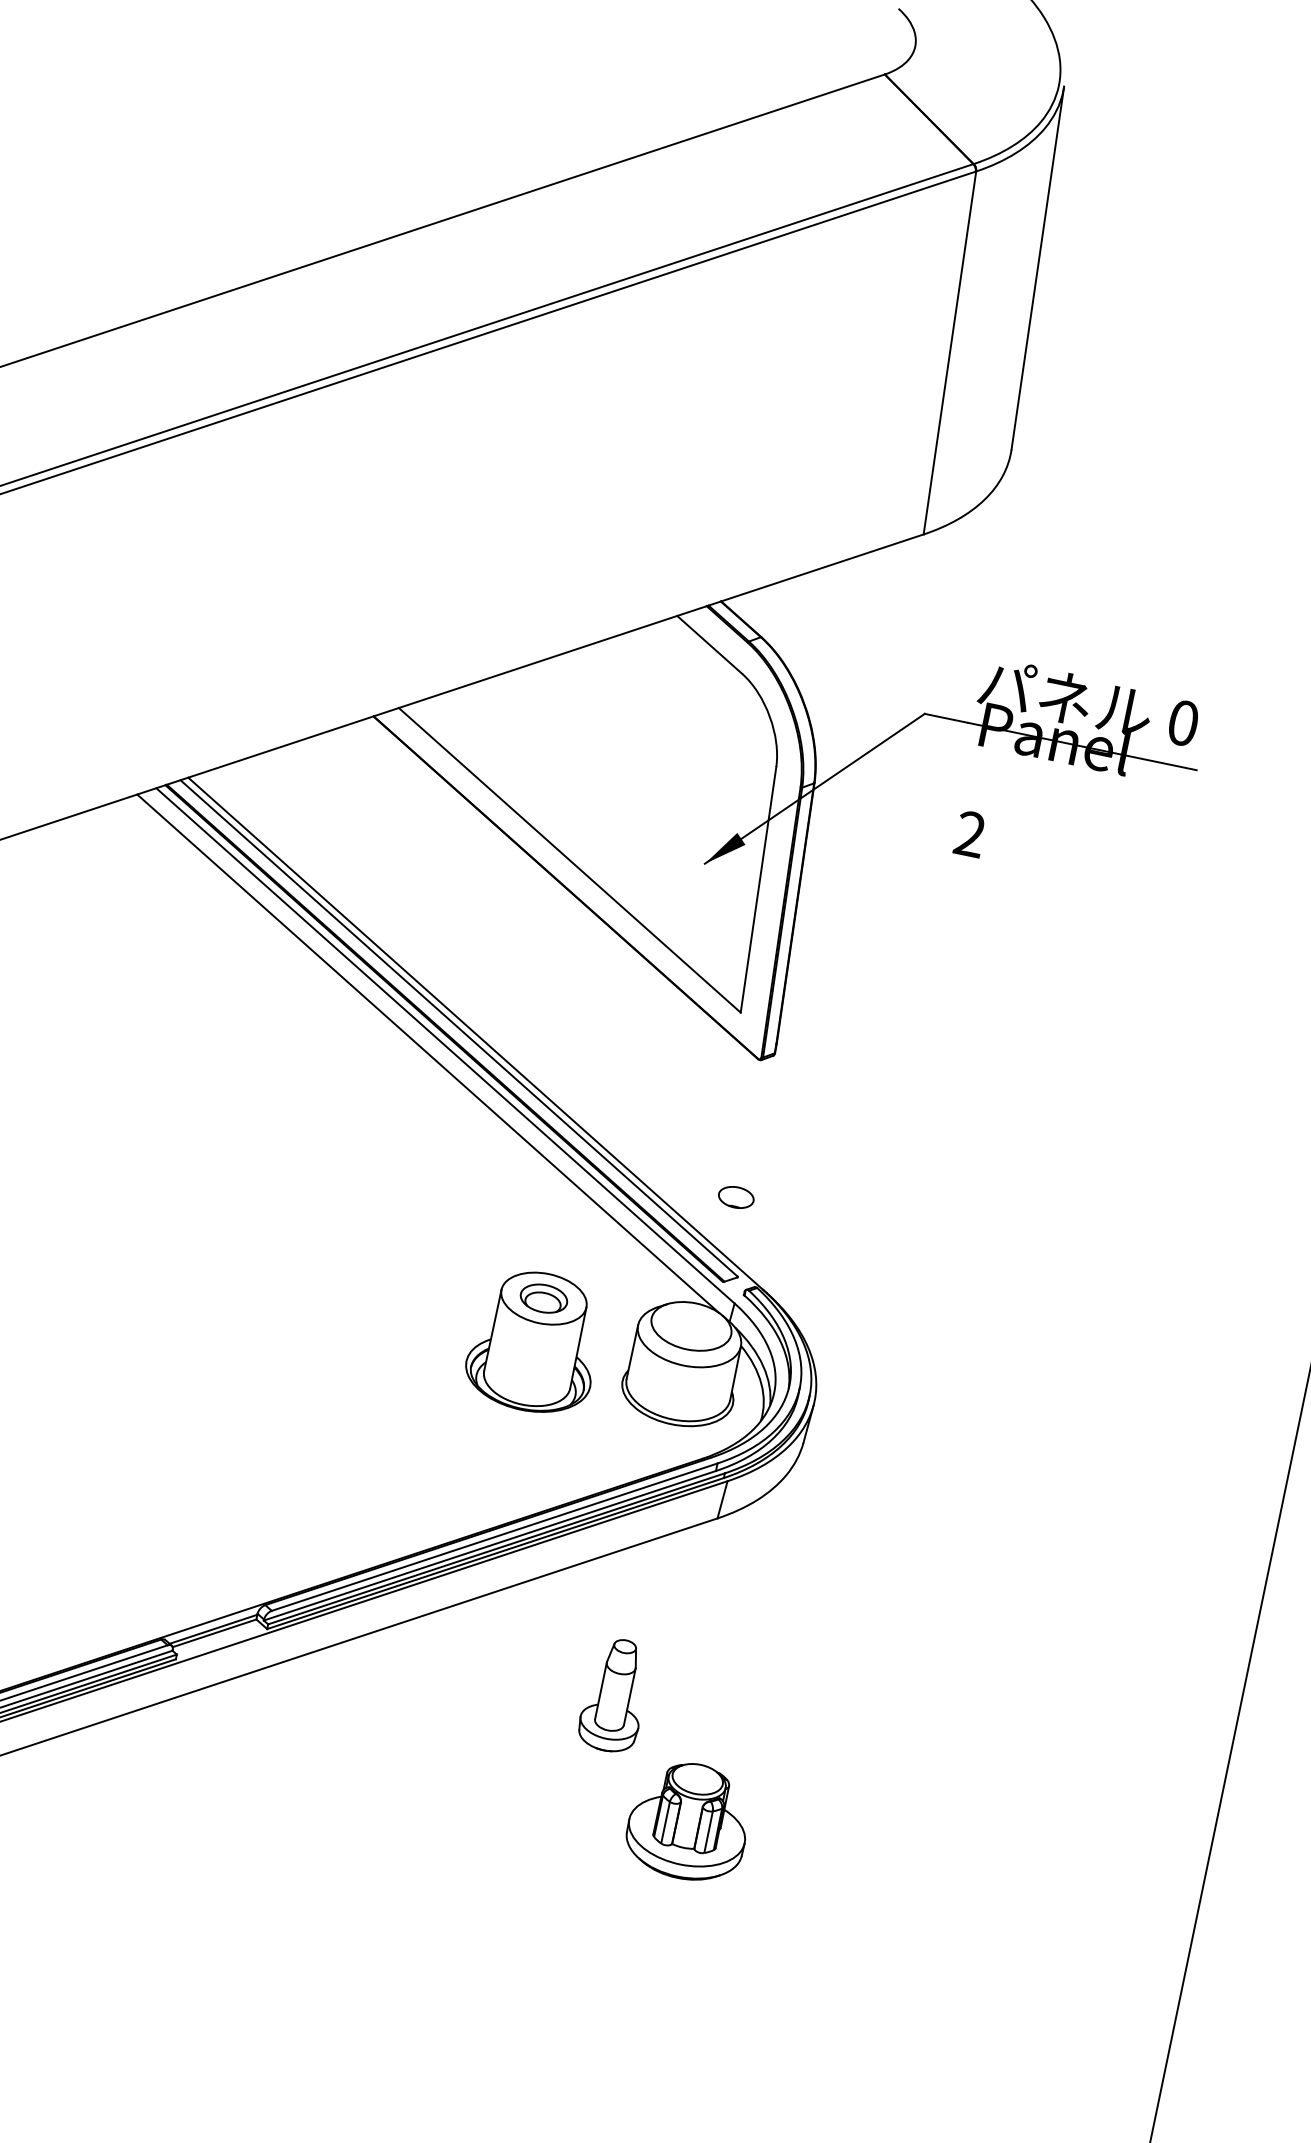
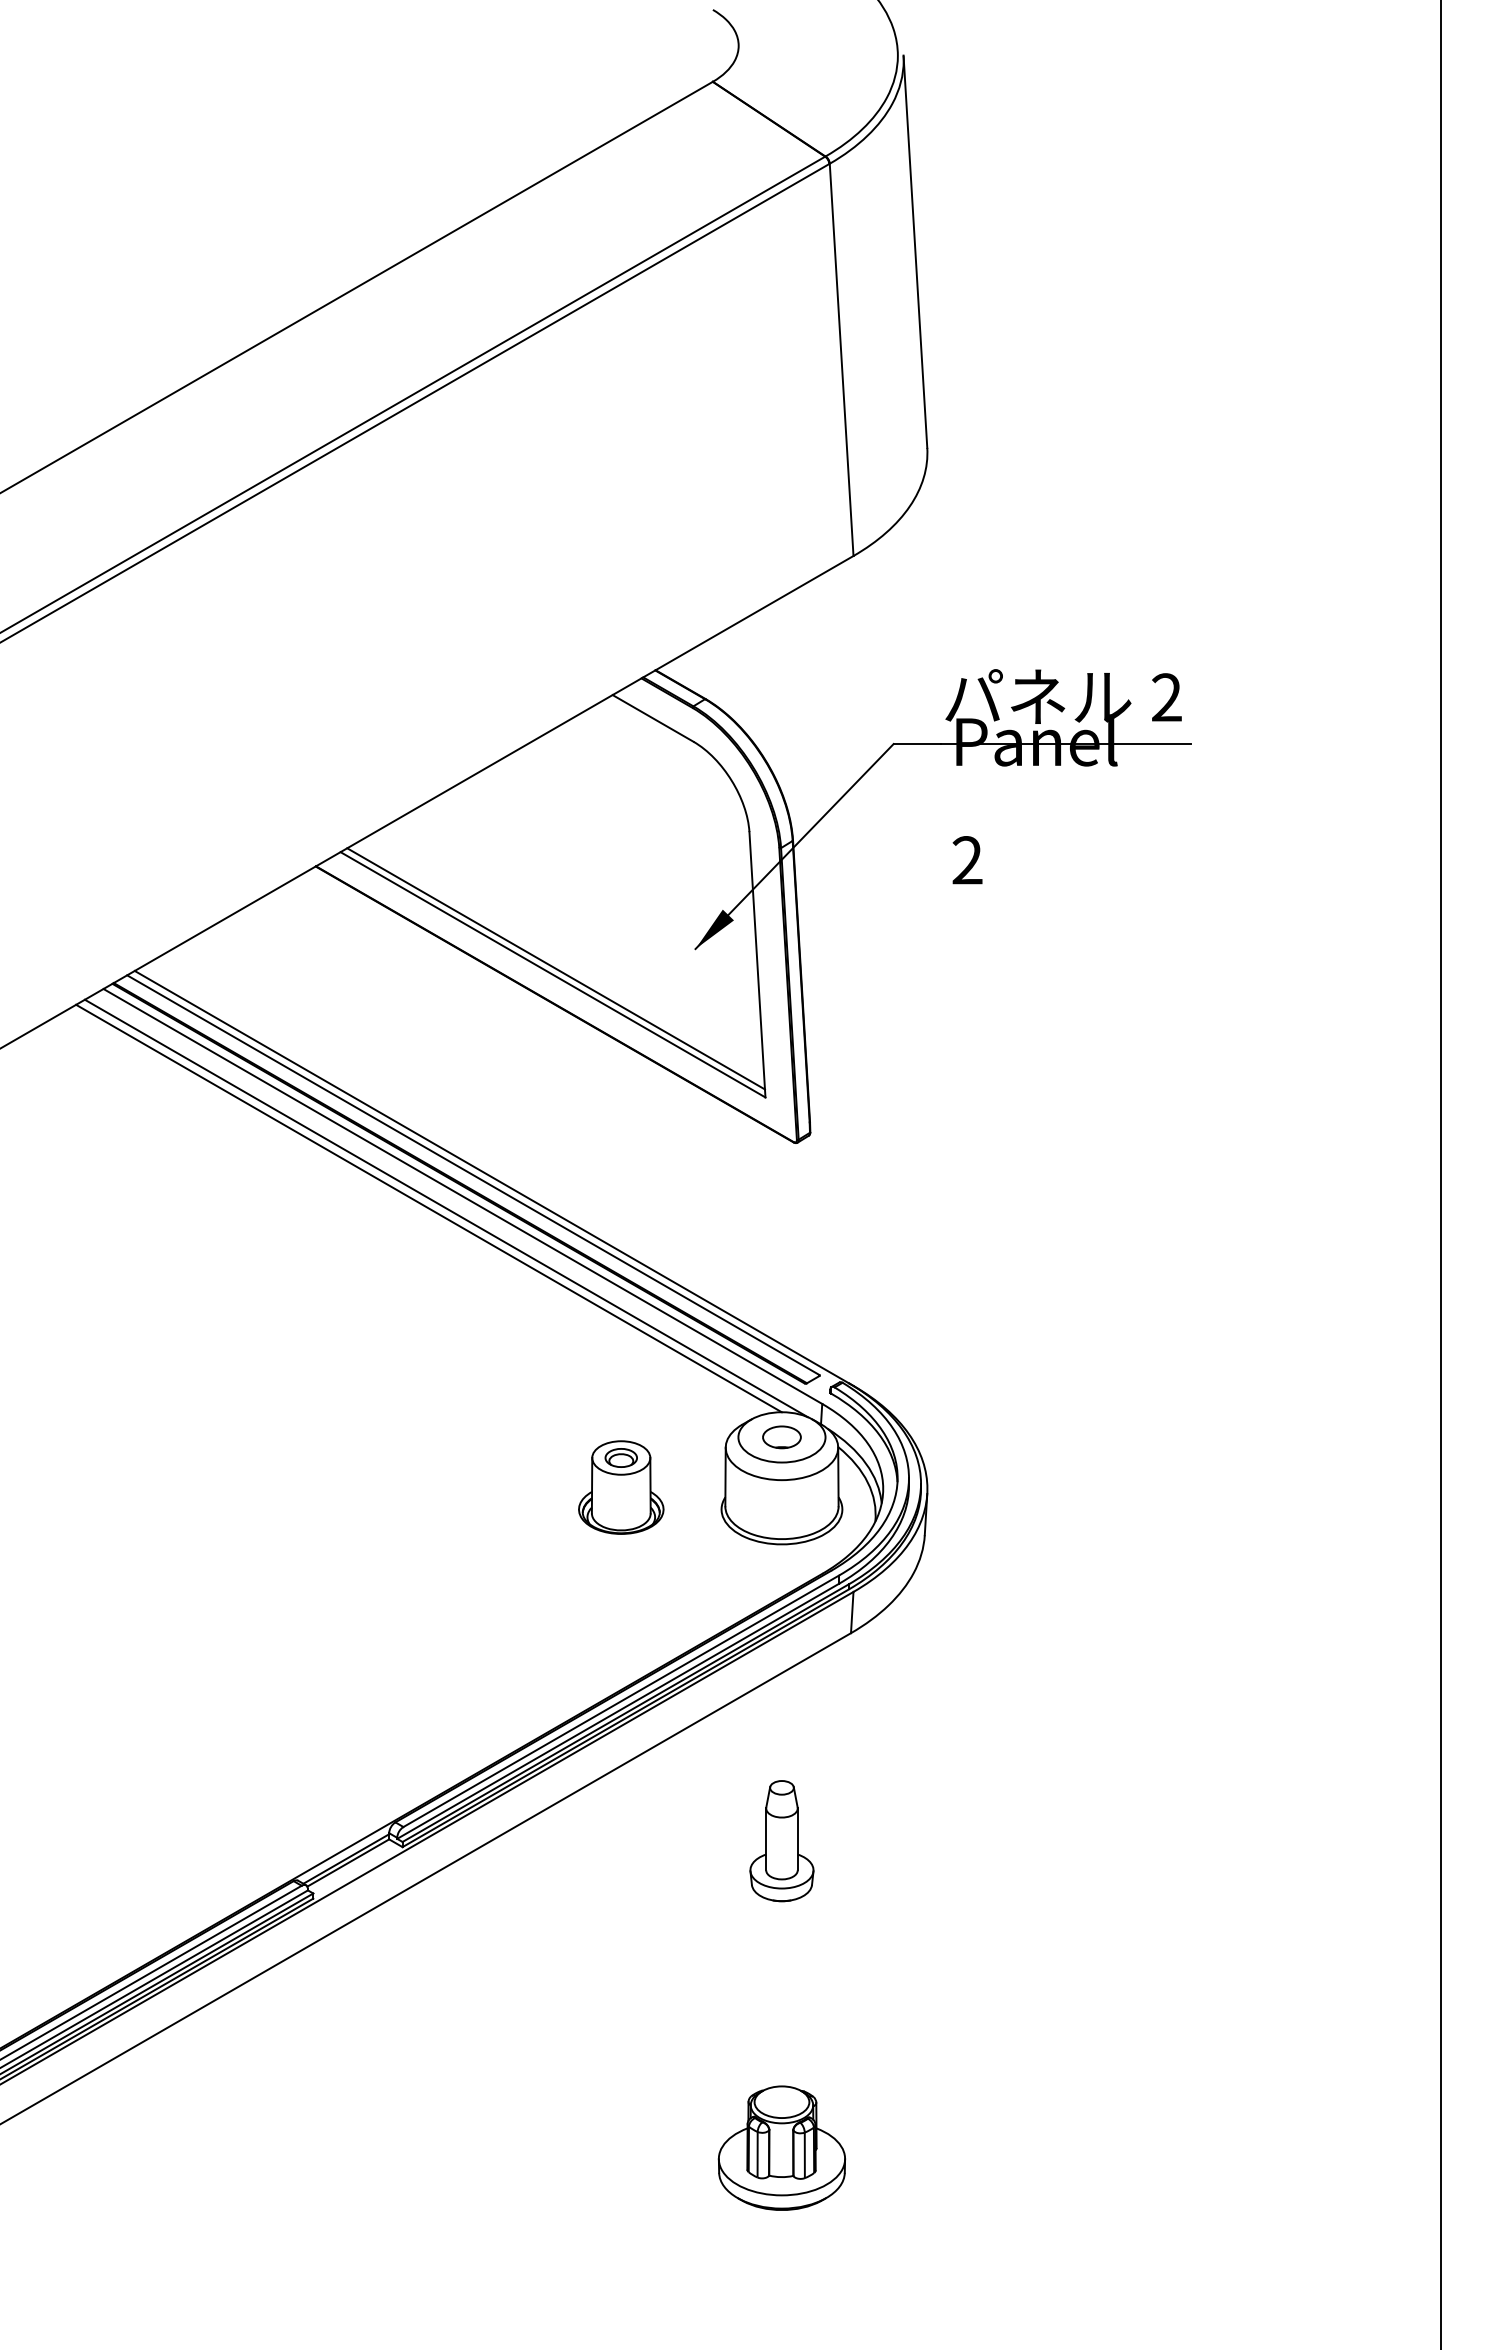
text: (1182, 723) -> (1166, 697), 0 -> 2
line: (573, 855) -> (555, 968), added
line: (411, 1050) -> (428, 1208), added
part: (735, 1197) -> (781, 1437), moved
part: (535, 1341) -> (621, 1487), size x0.62
part: (688, 1820) -> (781, 2147), moved

